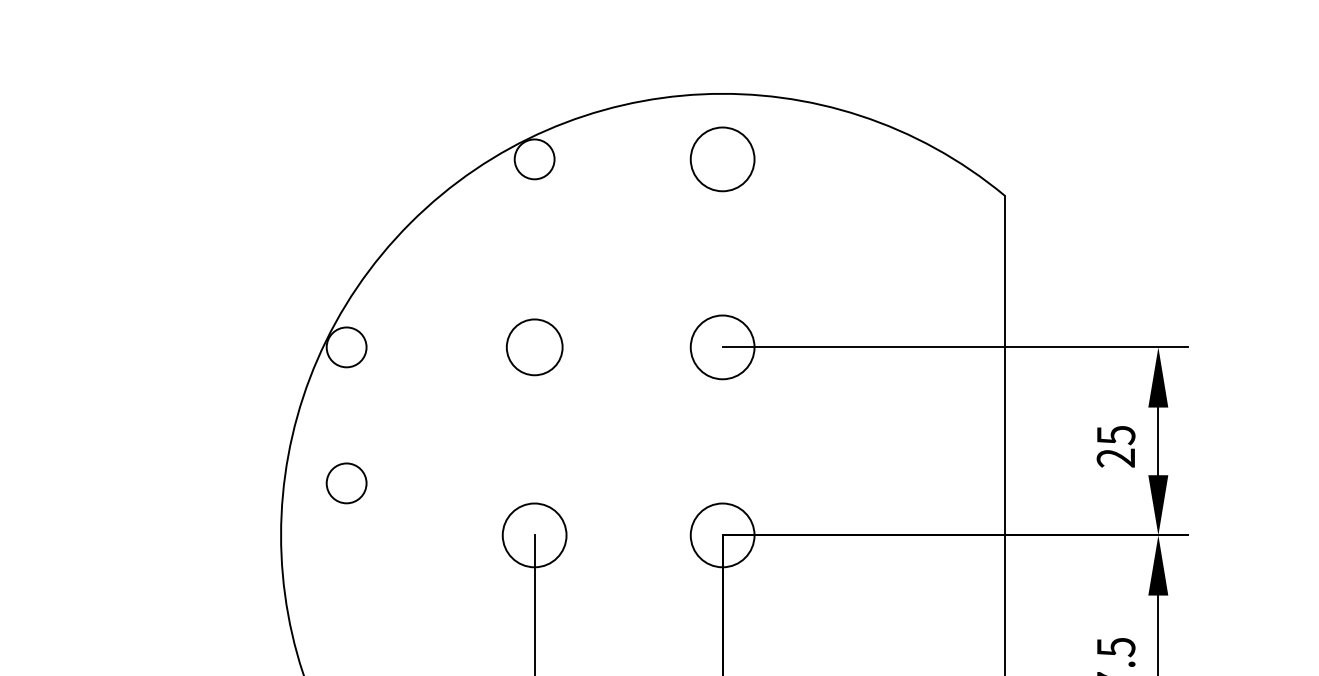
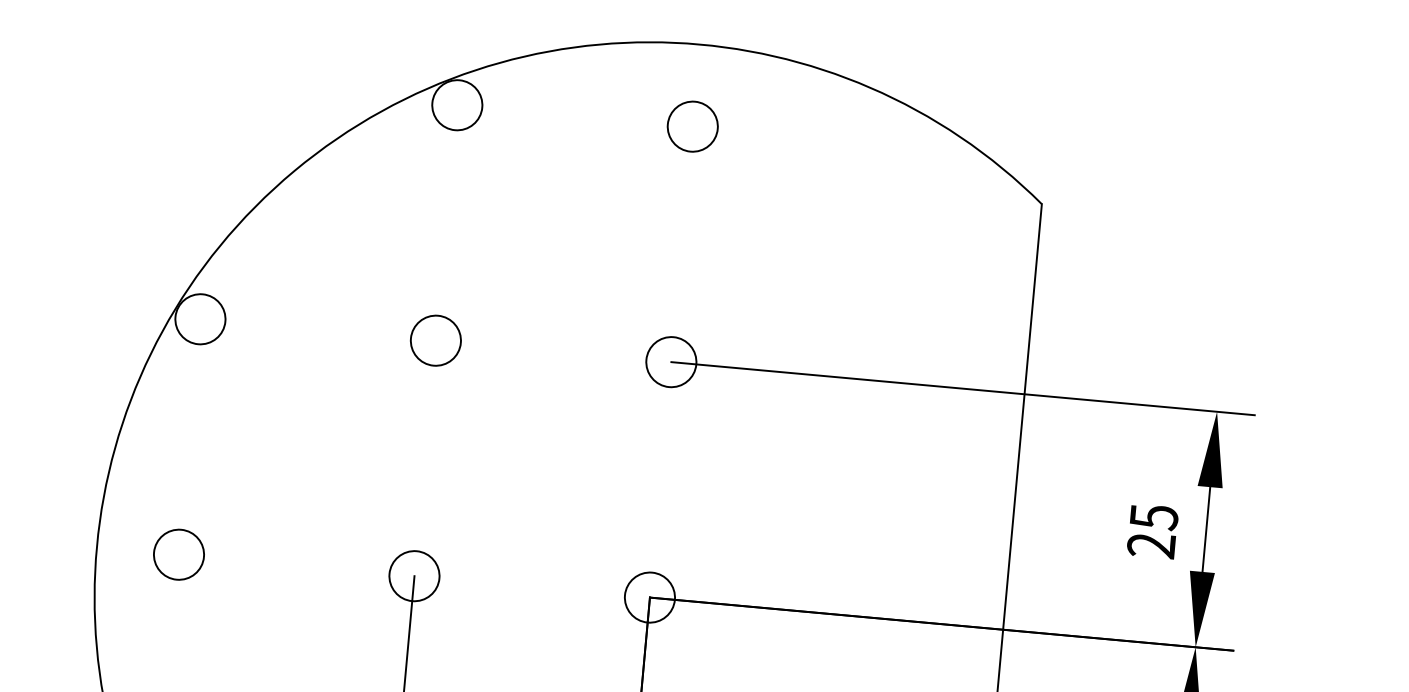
circle: (722, 159) -> (692, 126), size x0.62
circle: (534, 347) -> (435, 340), size x0.71
circle: (722, 347) -> (671, 362), size x0.62
circle: (346, 483) -> (178, 554), moved
circle: (534, 535) -> (414, 576), size x0.62
circle: (722, 535) -> (649, 597), size x0.62

